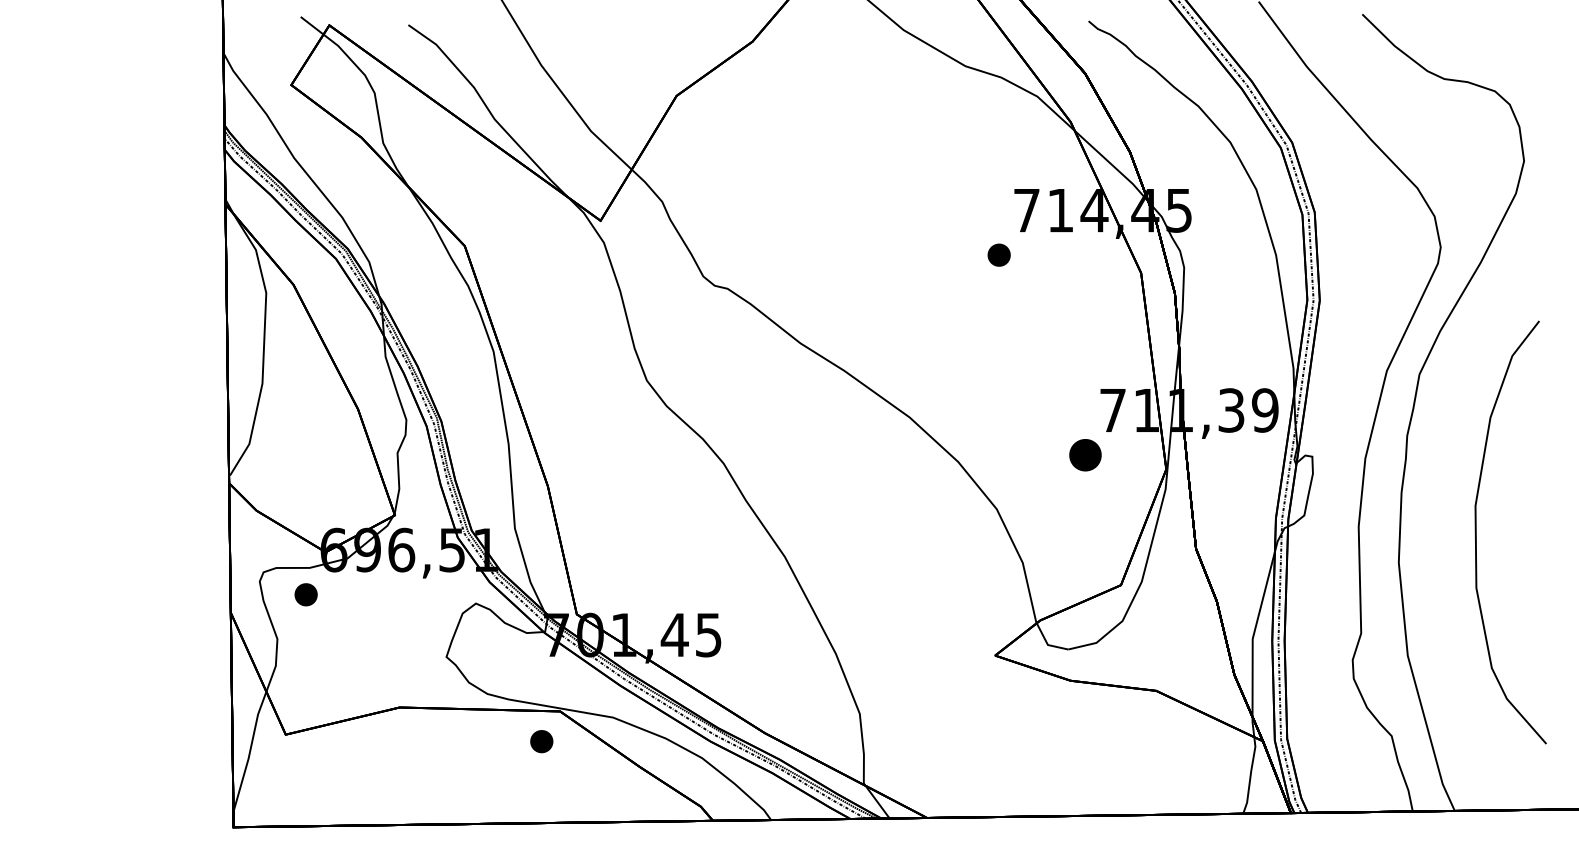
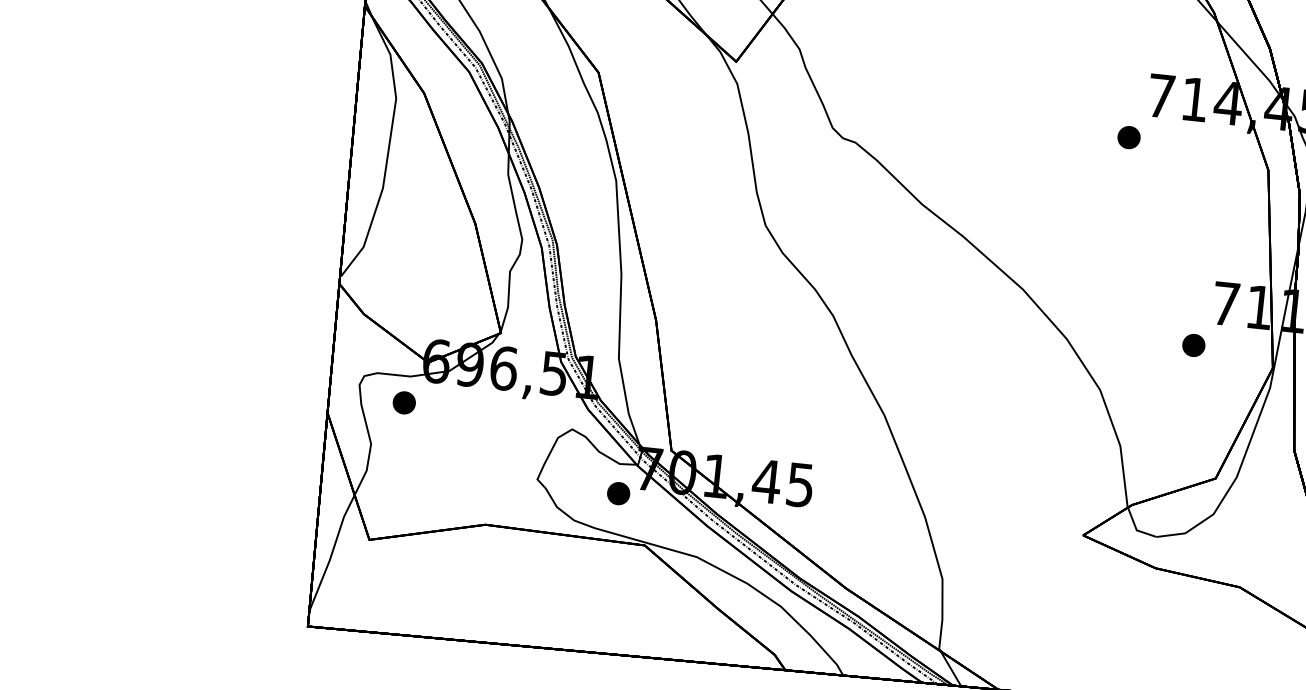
part: (1084, 454) -> (1193, 344), size x0.71
part: (541, 741) -> (618, 493), moved

